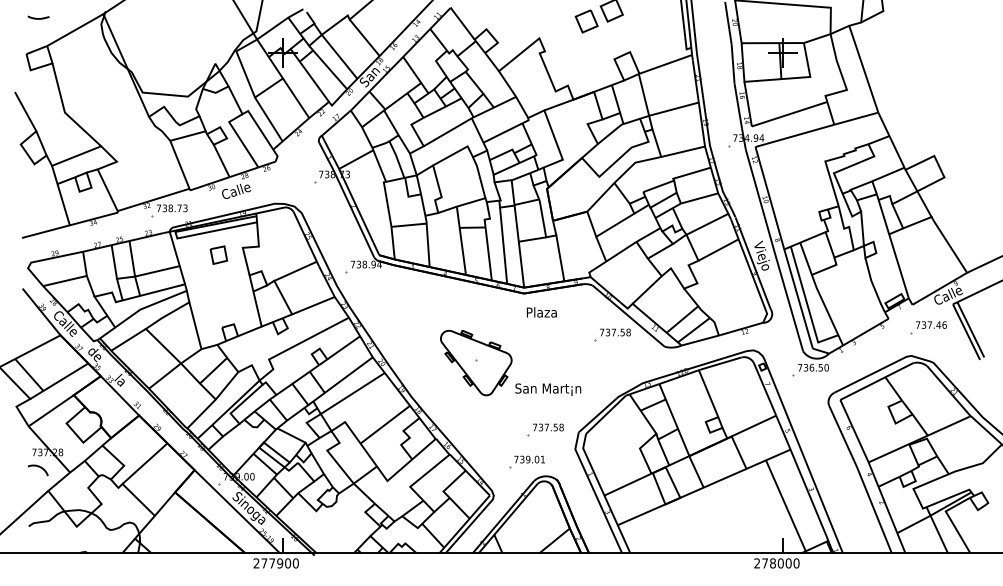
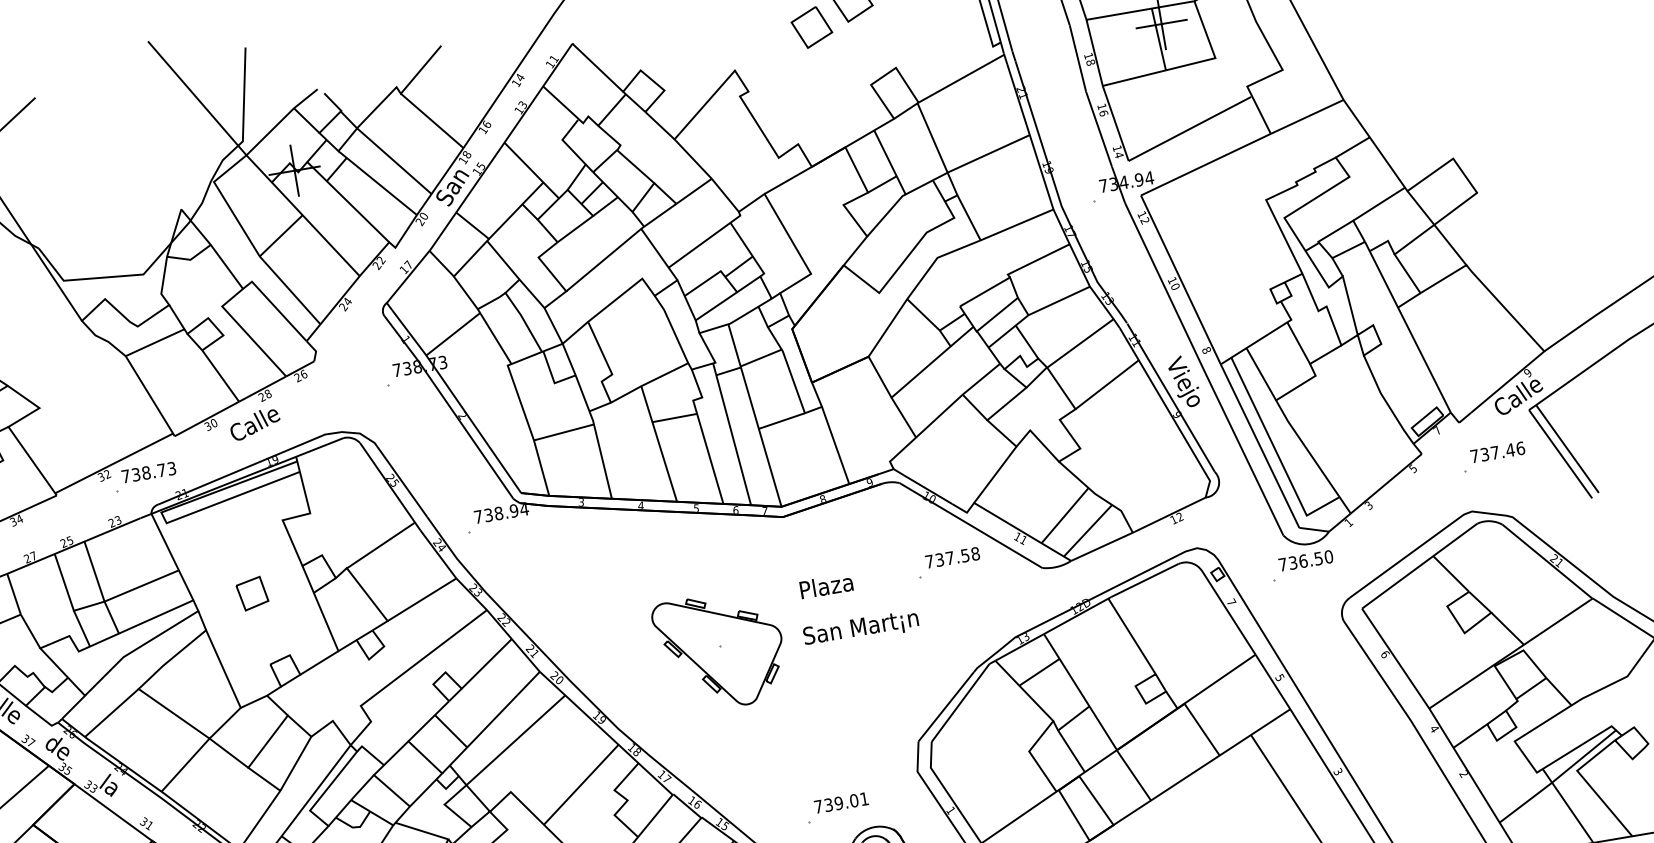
part: (218, 254) -> (251, 592), moved
text: (541, 312) -> (825, 586), moved
text: (548, 389) -> (861, 628), moved
part: (545, 429) -> (860, 746), removed

